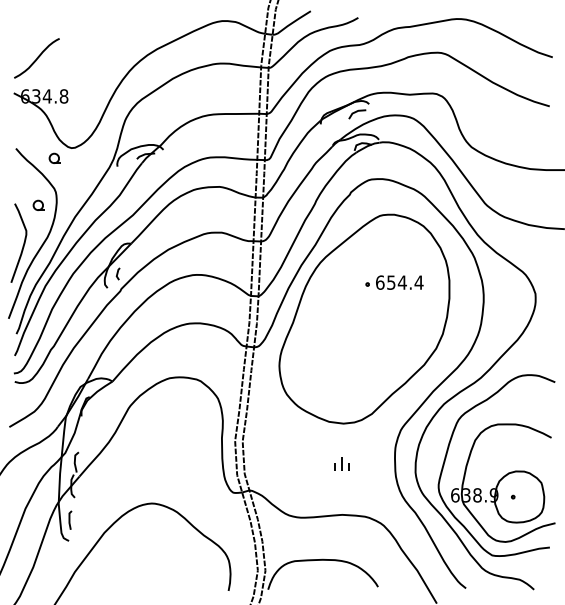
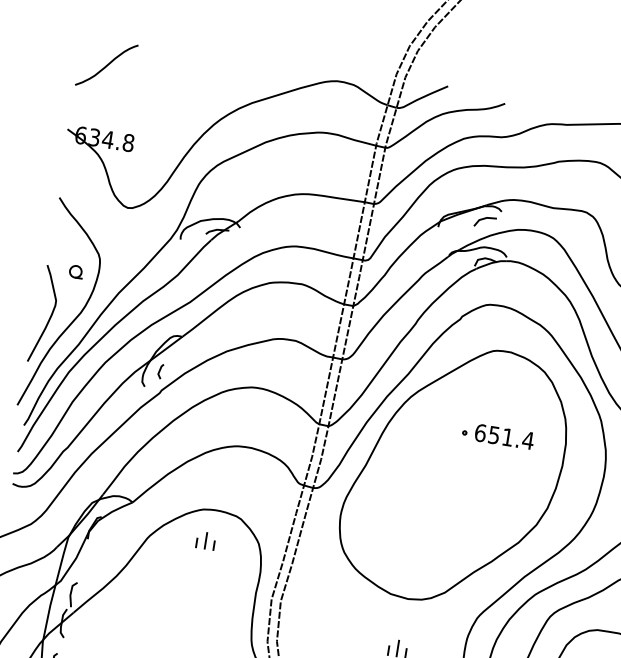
curve: (36, 58) -> (106, 65), moved
part: (54, 157) -> (104, 216), removed
text: (401, 282) -> (506, 437), 654.4 -> 651.4
part: (175, 402) -> (205, 540), added

